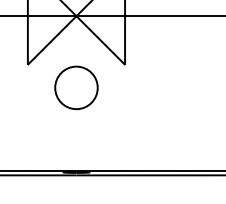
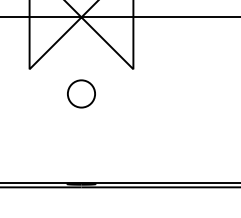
circle: (76, 87) -> (81, 93), size x0.6

